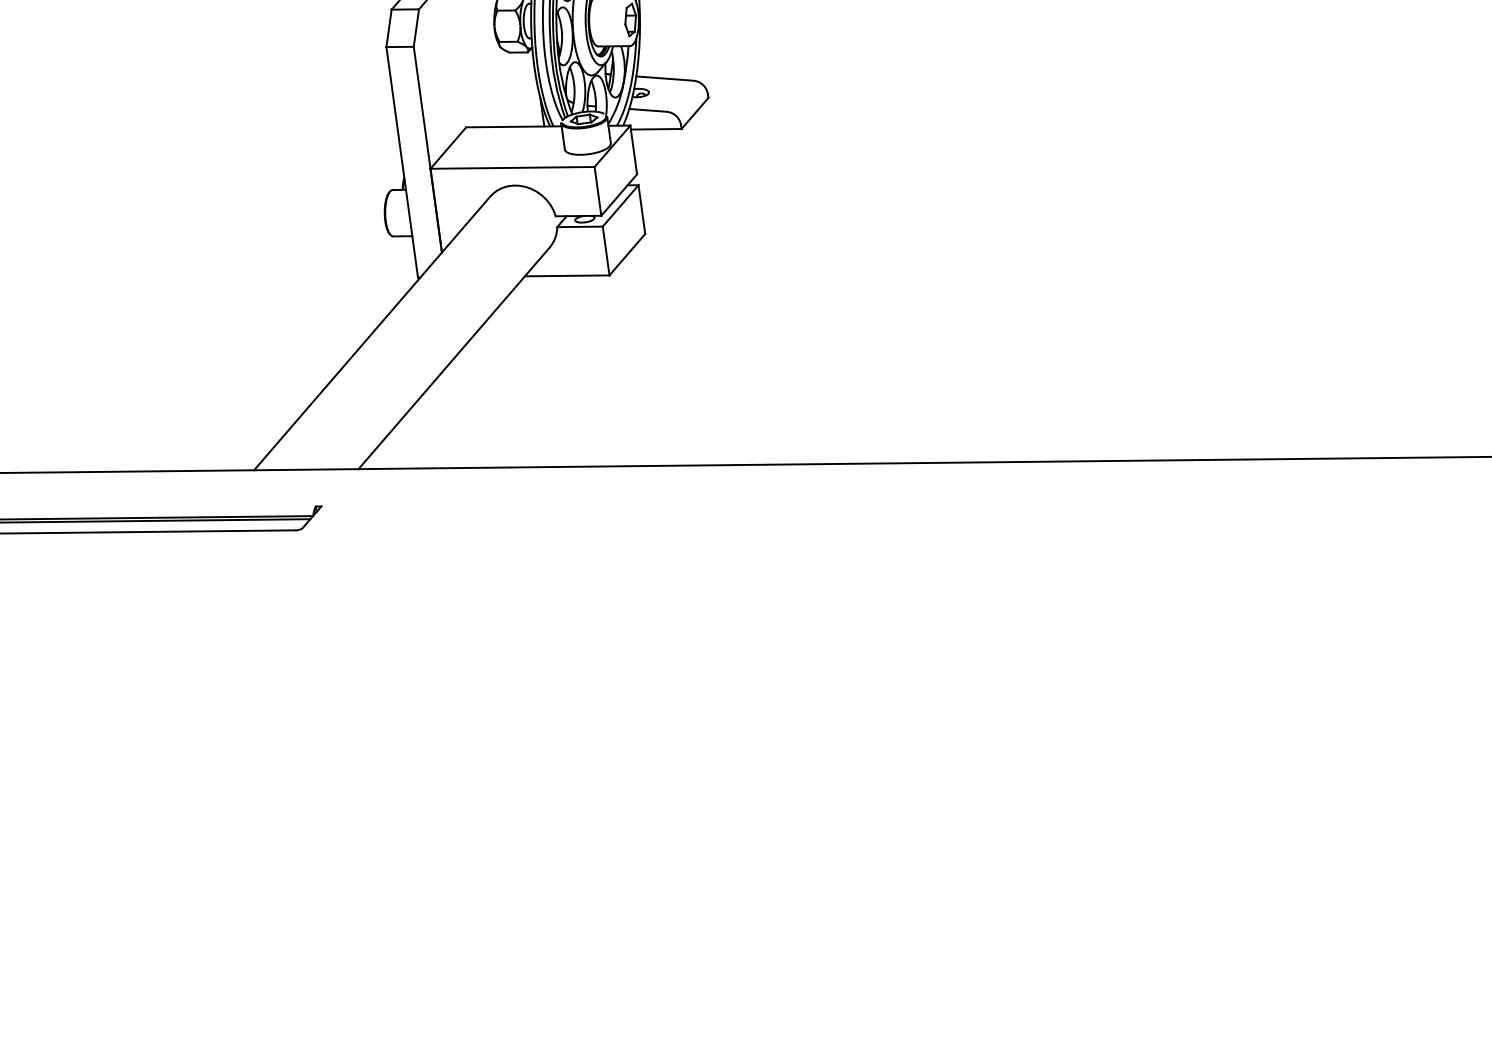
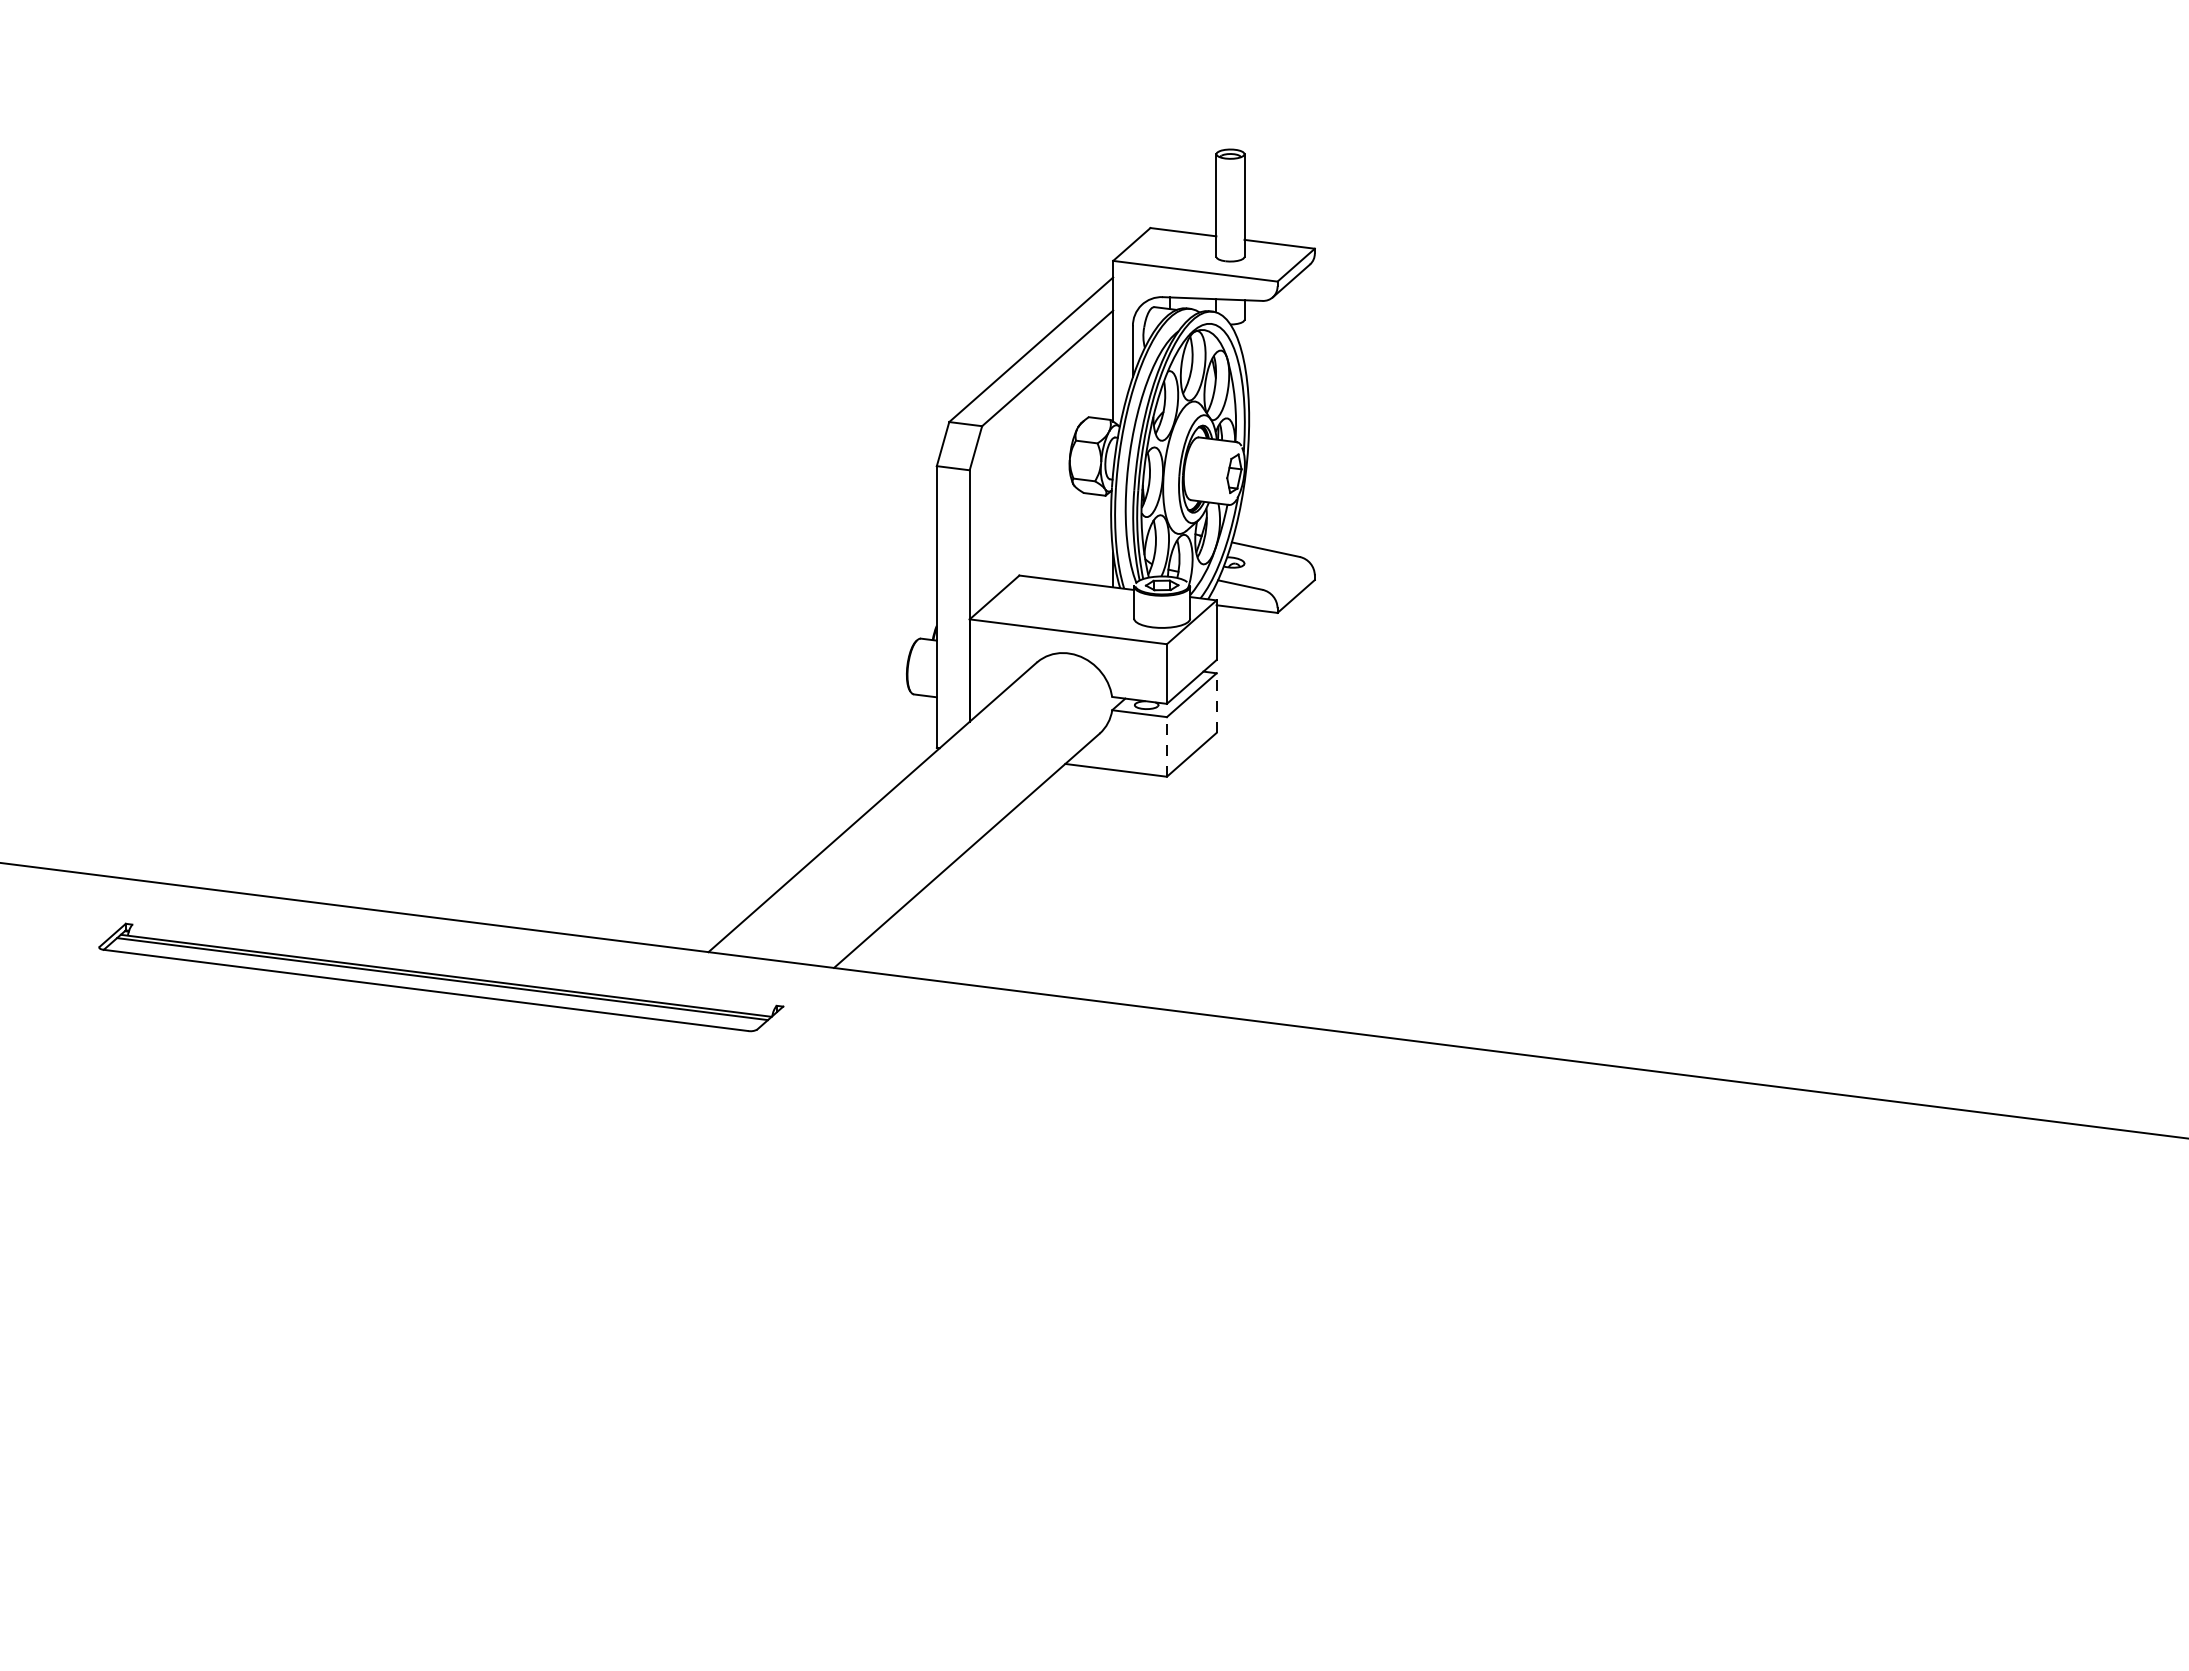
line: (641, 209) -> (1216, 703), solid -> dashed
line: (605, 250) -> (1166, 746), solid -> dashed

